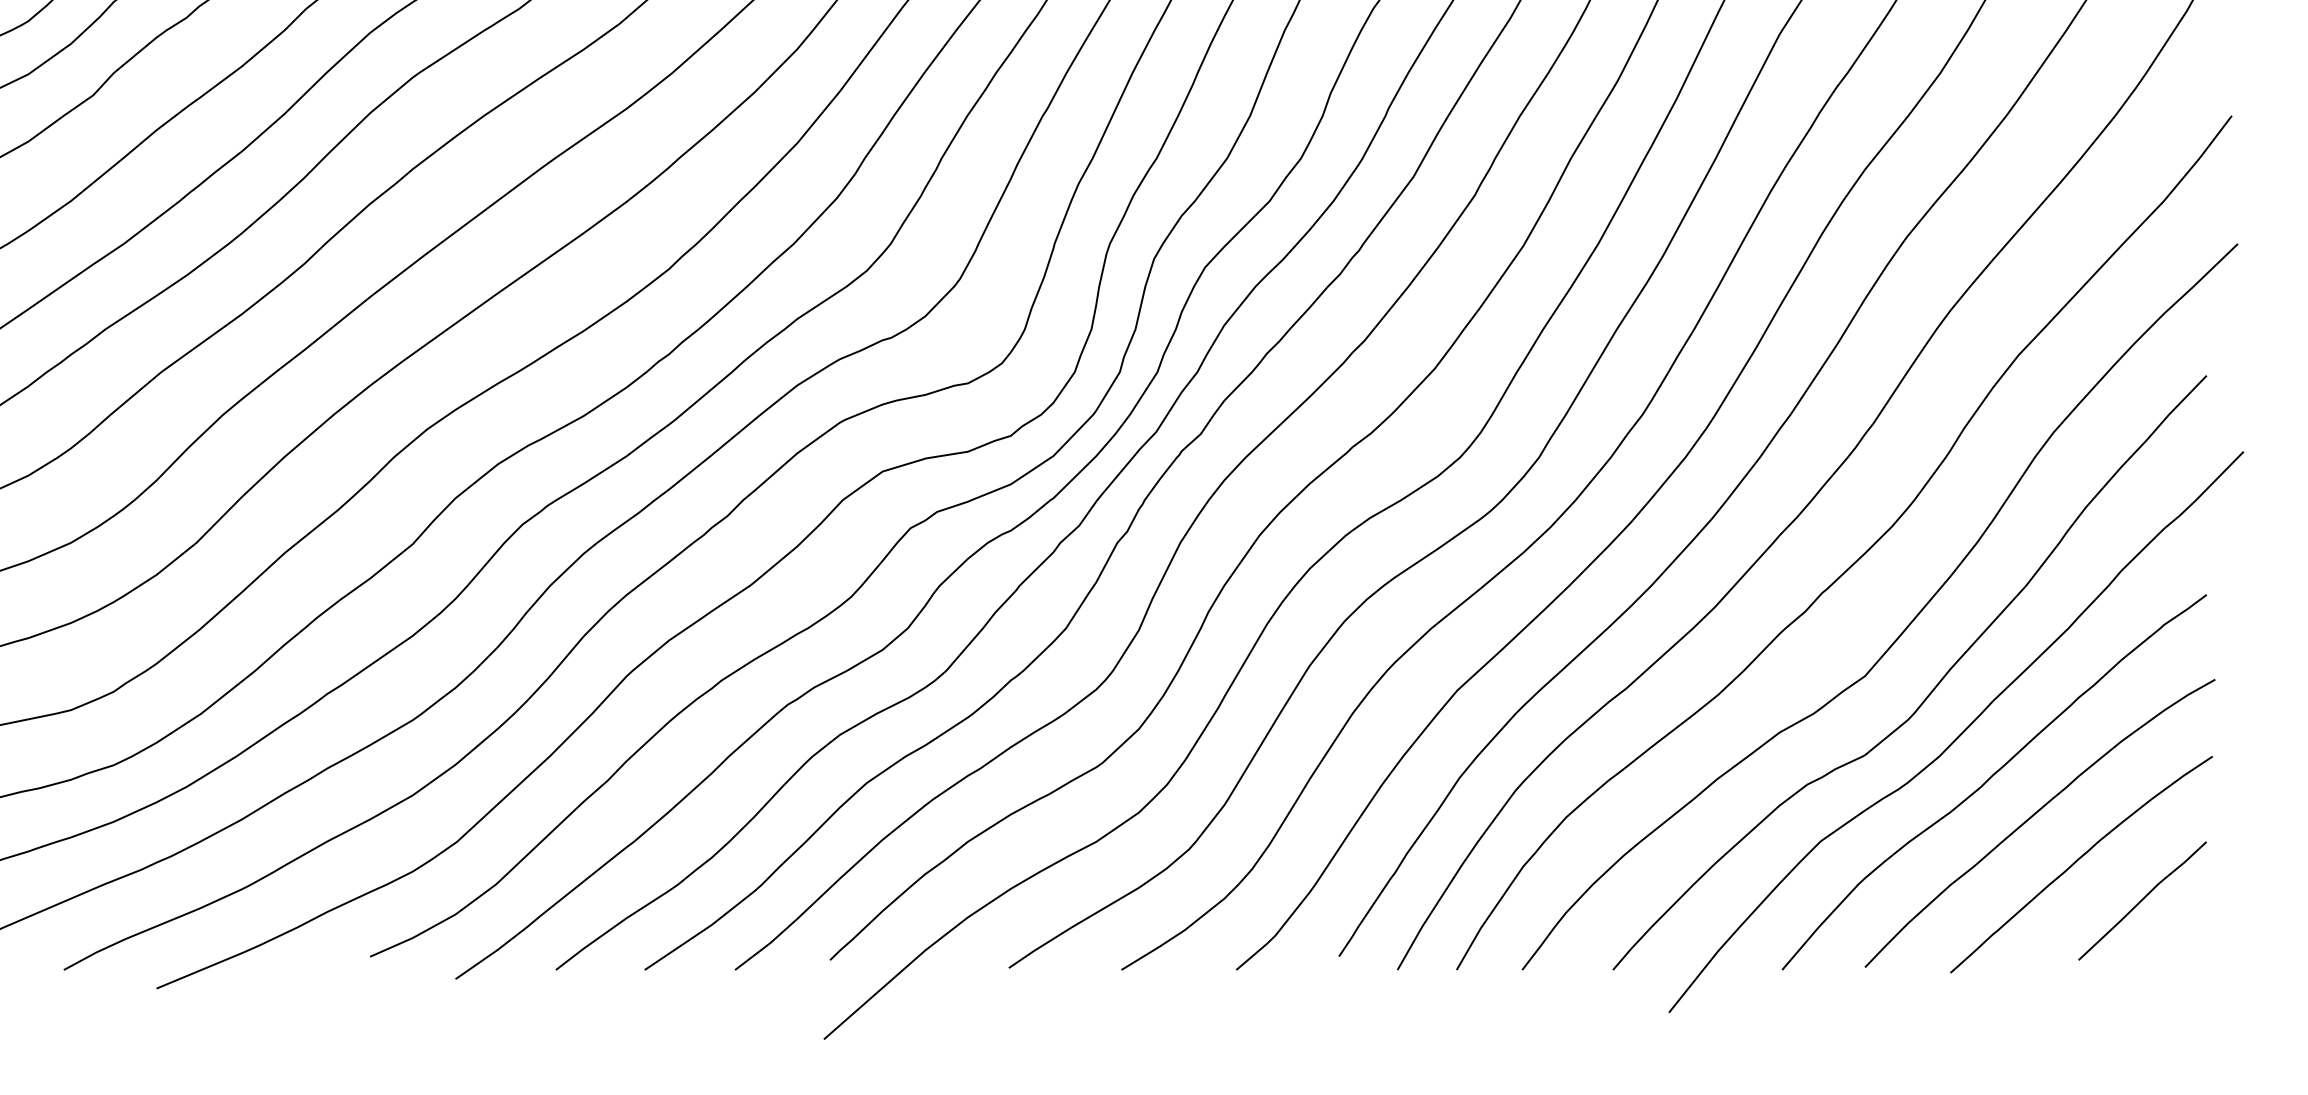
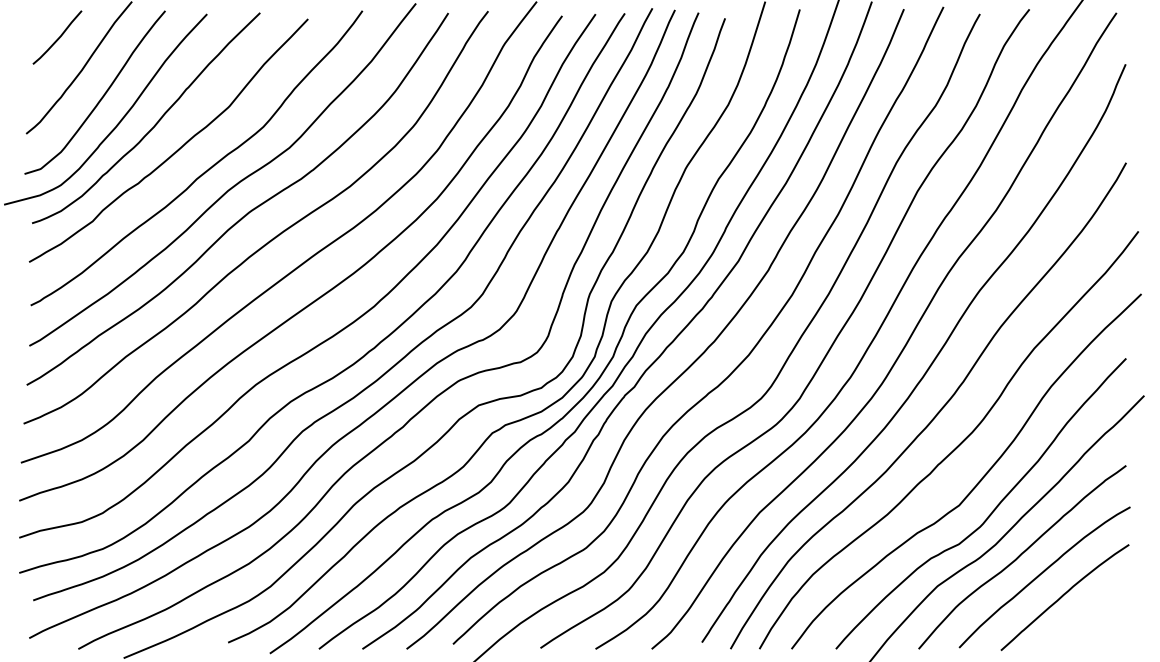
curve: (2141, 901) -> (1094, 615), removed

